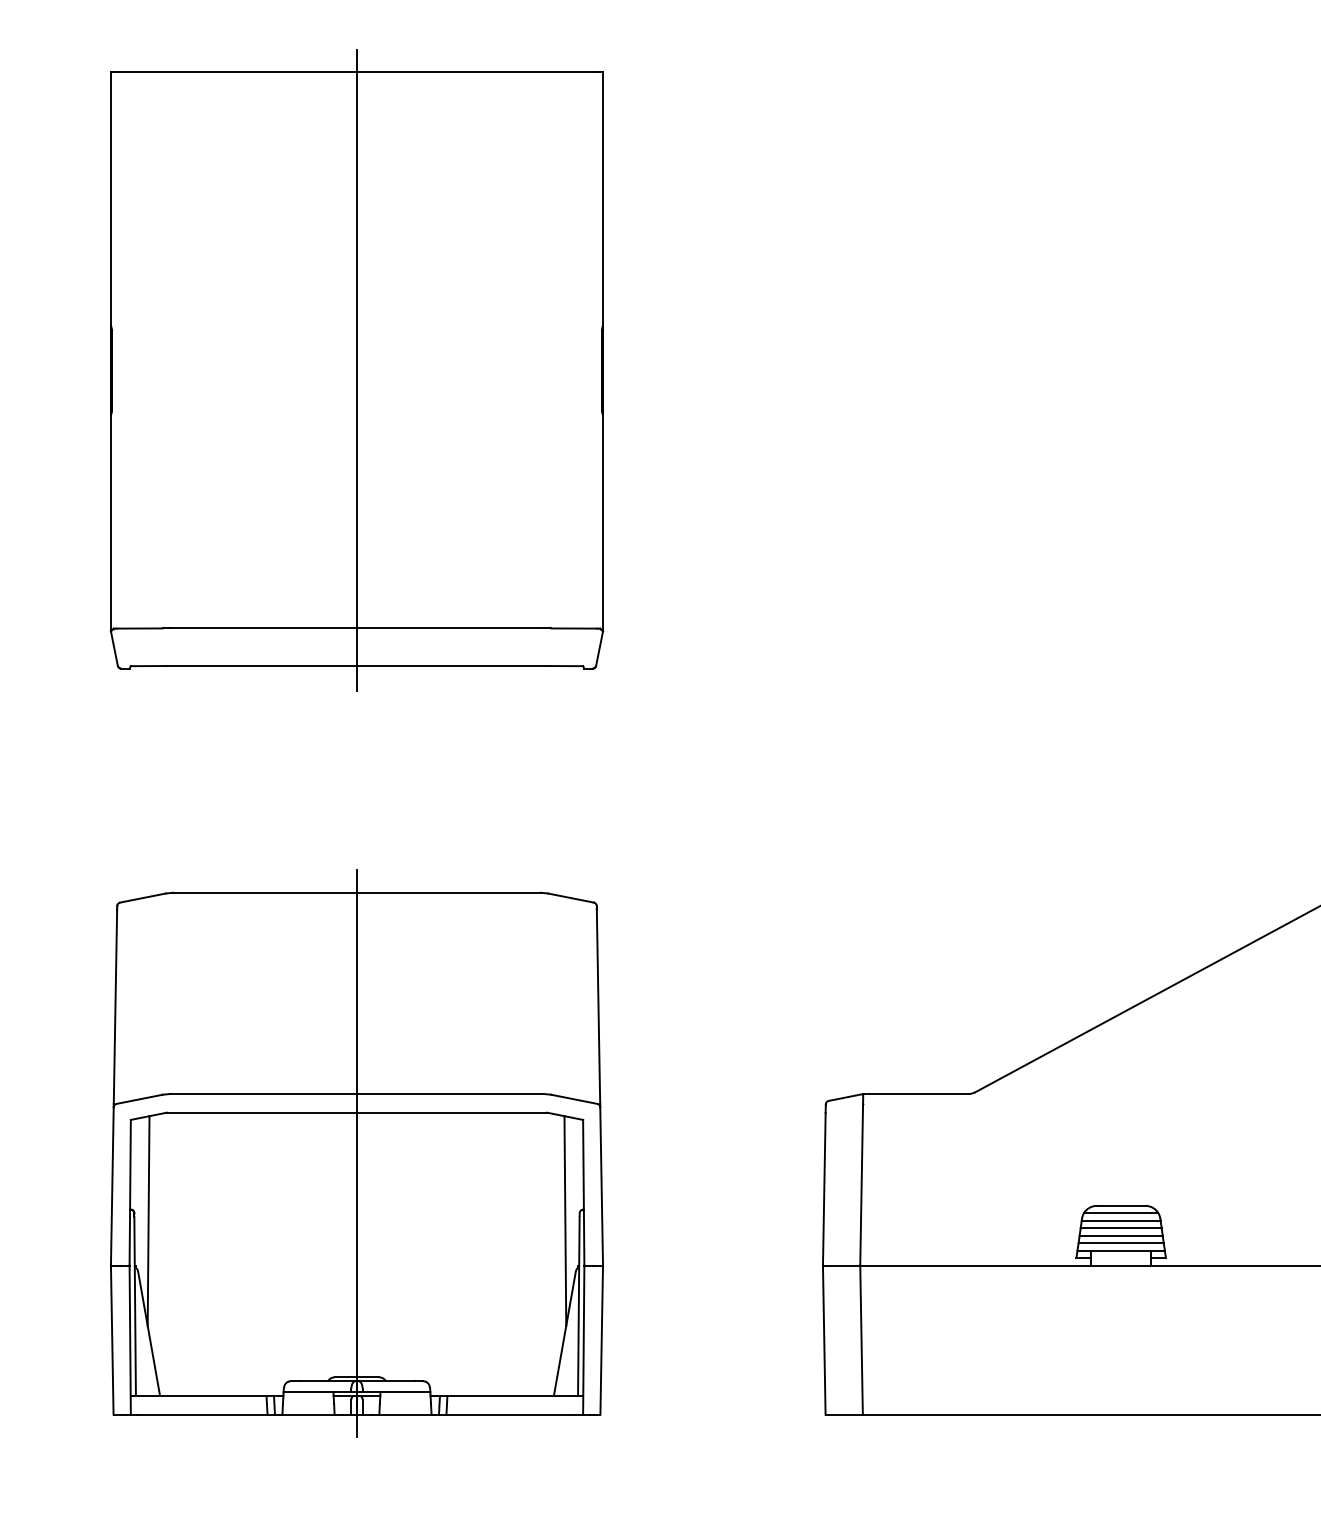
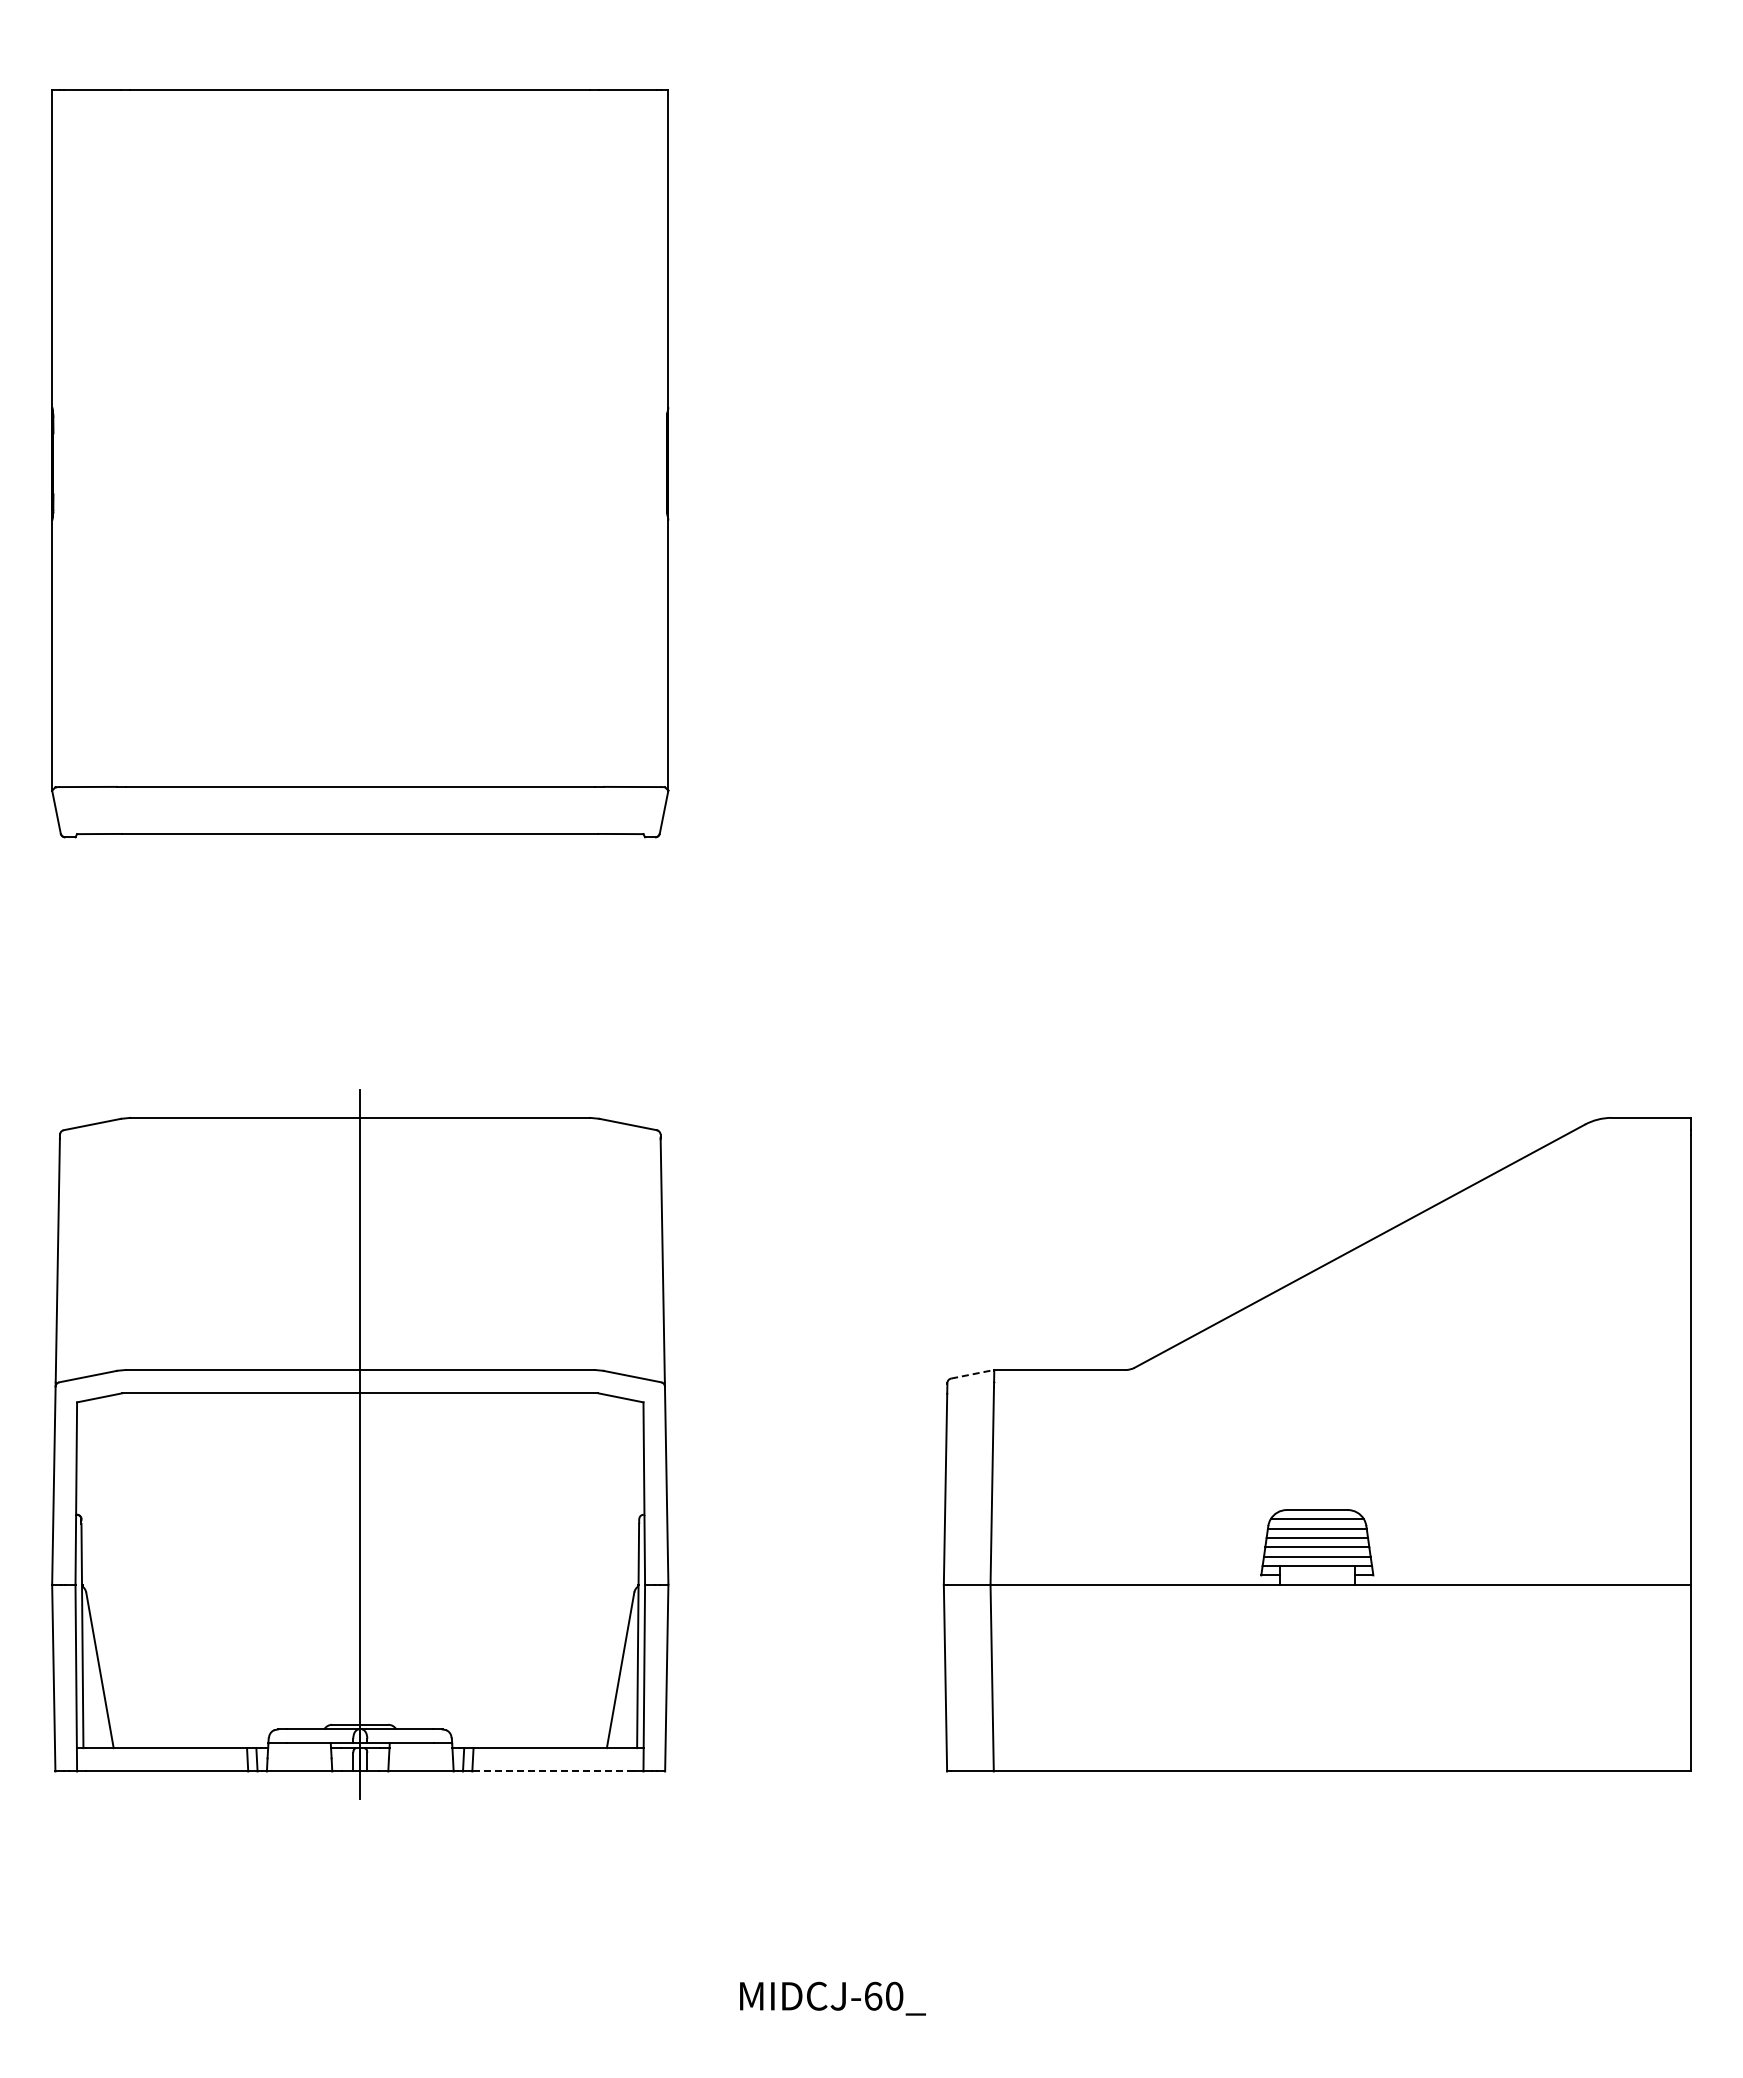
line: (357, 370) -> (360, 463), removed
line: (845, 1097) -> (972, 1374), solid -> dashed
line: (148, 1220) -> (99, 1528), removed
line: (565, 1220) -> (621, 1528), removed
line: (511, 1414) -> (553, 1771), solid -> dashed

